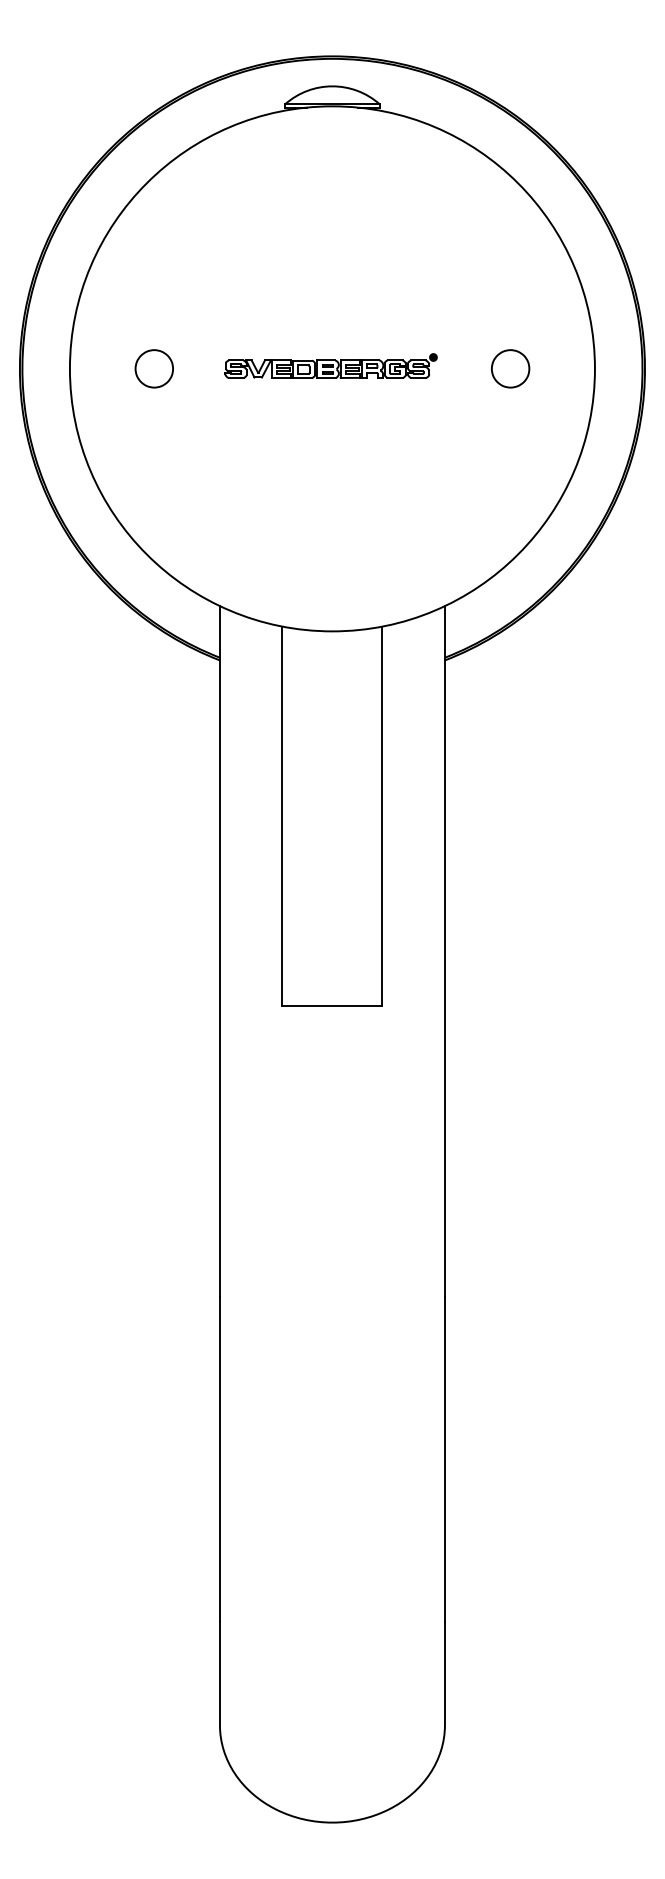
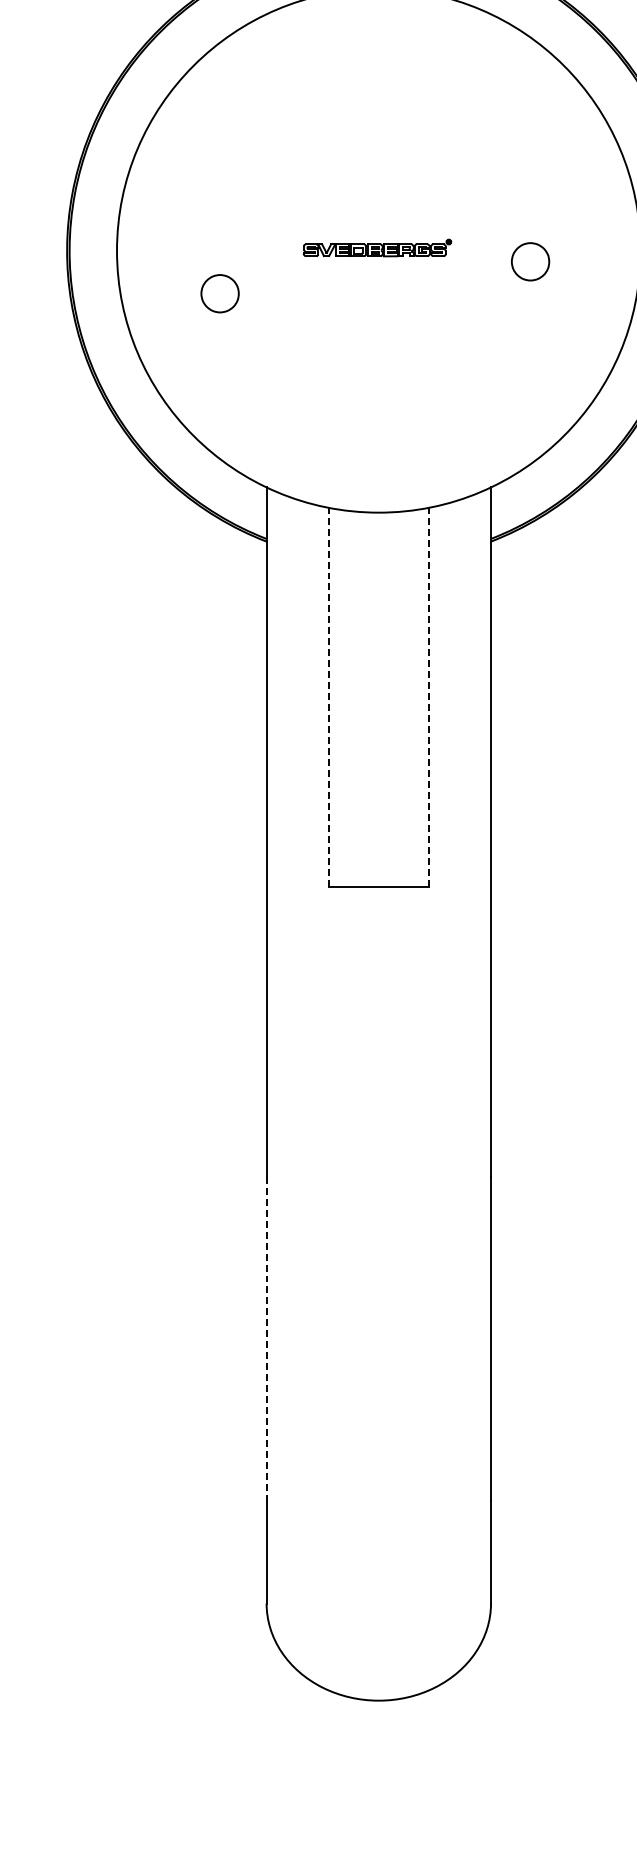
part: (330, 365) -> (376, 247), size x0.7
part: (153, 368) -> (219, 293), moved
part: (510, 368) -> (530, 261), moved
line: (282, 816) -> (328, 697), solid -> dashed
line: (382, 816) -> (428, 697), solid -> dashed
line: (219, 1460) -> (266, 1339), solid -> dashed

